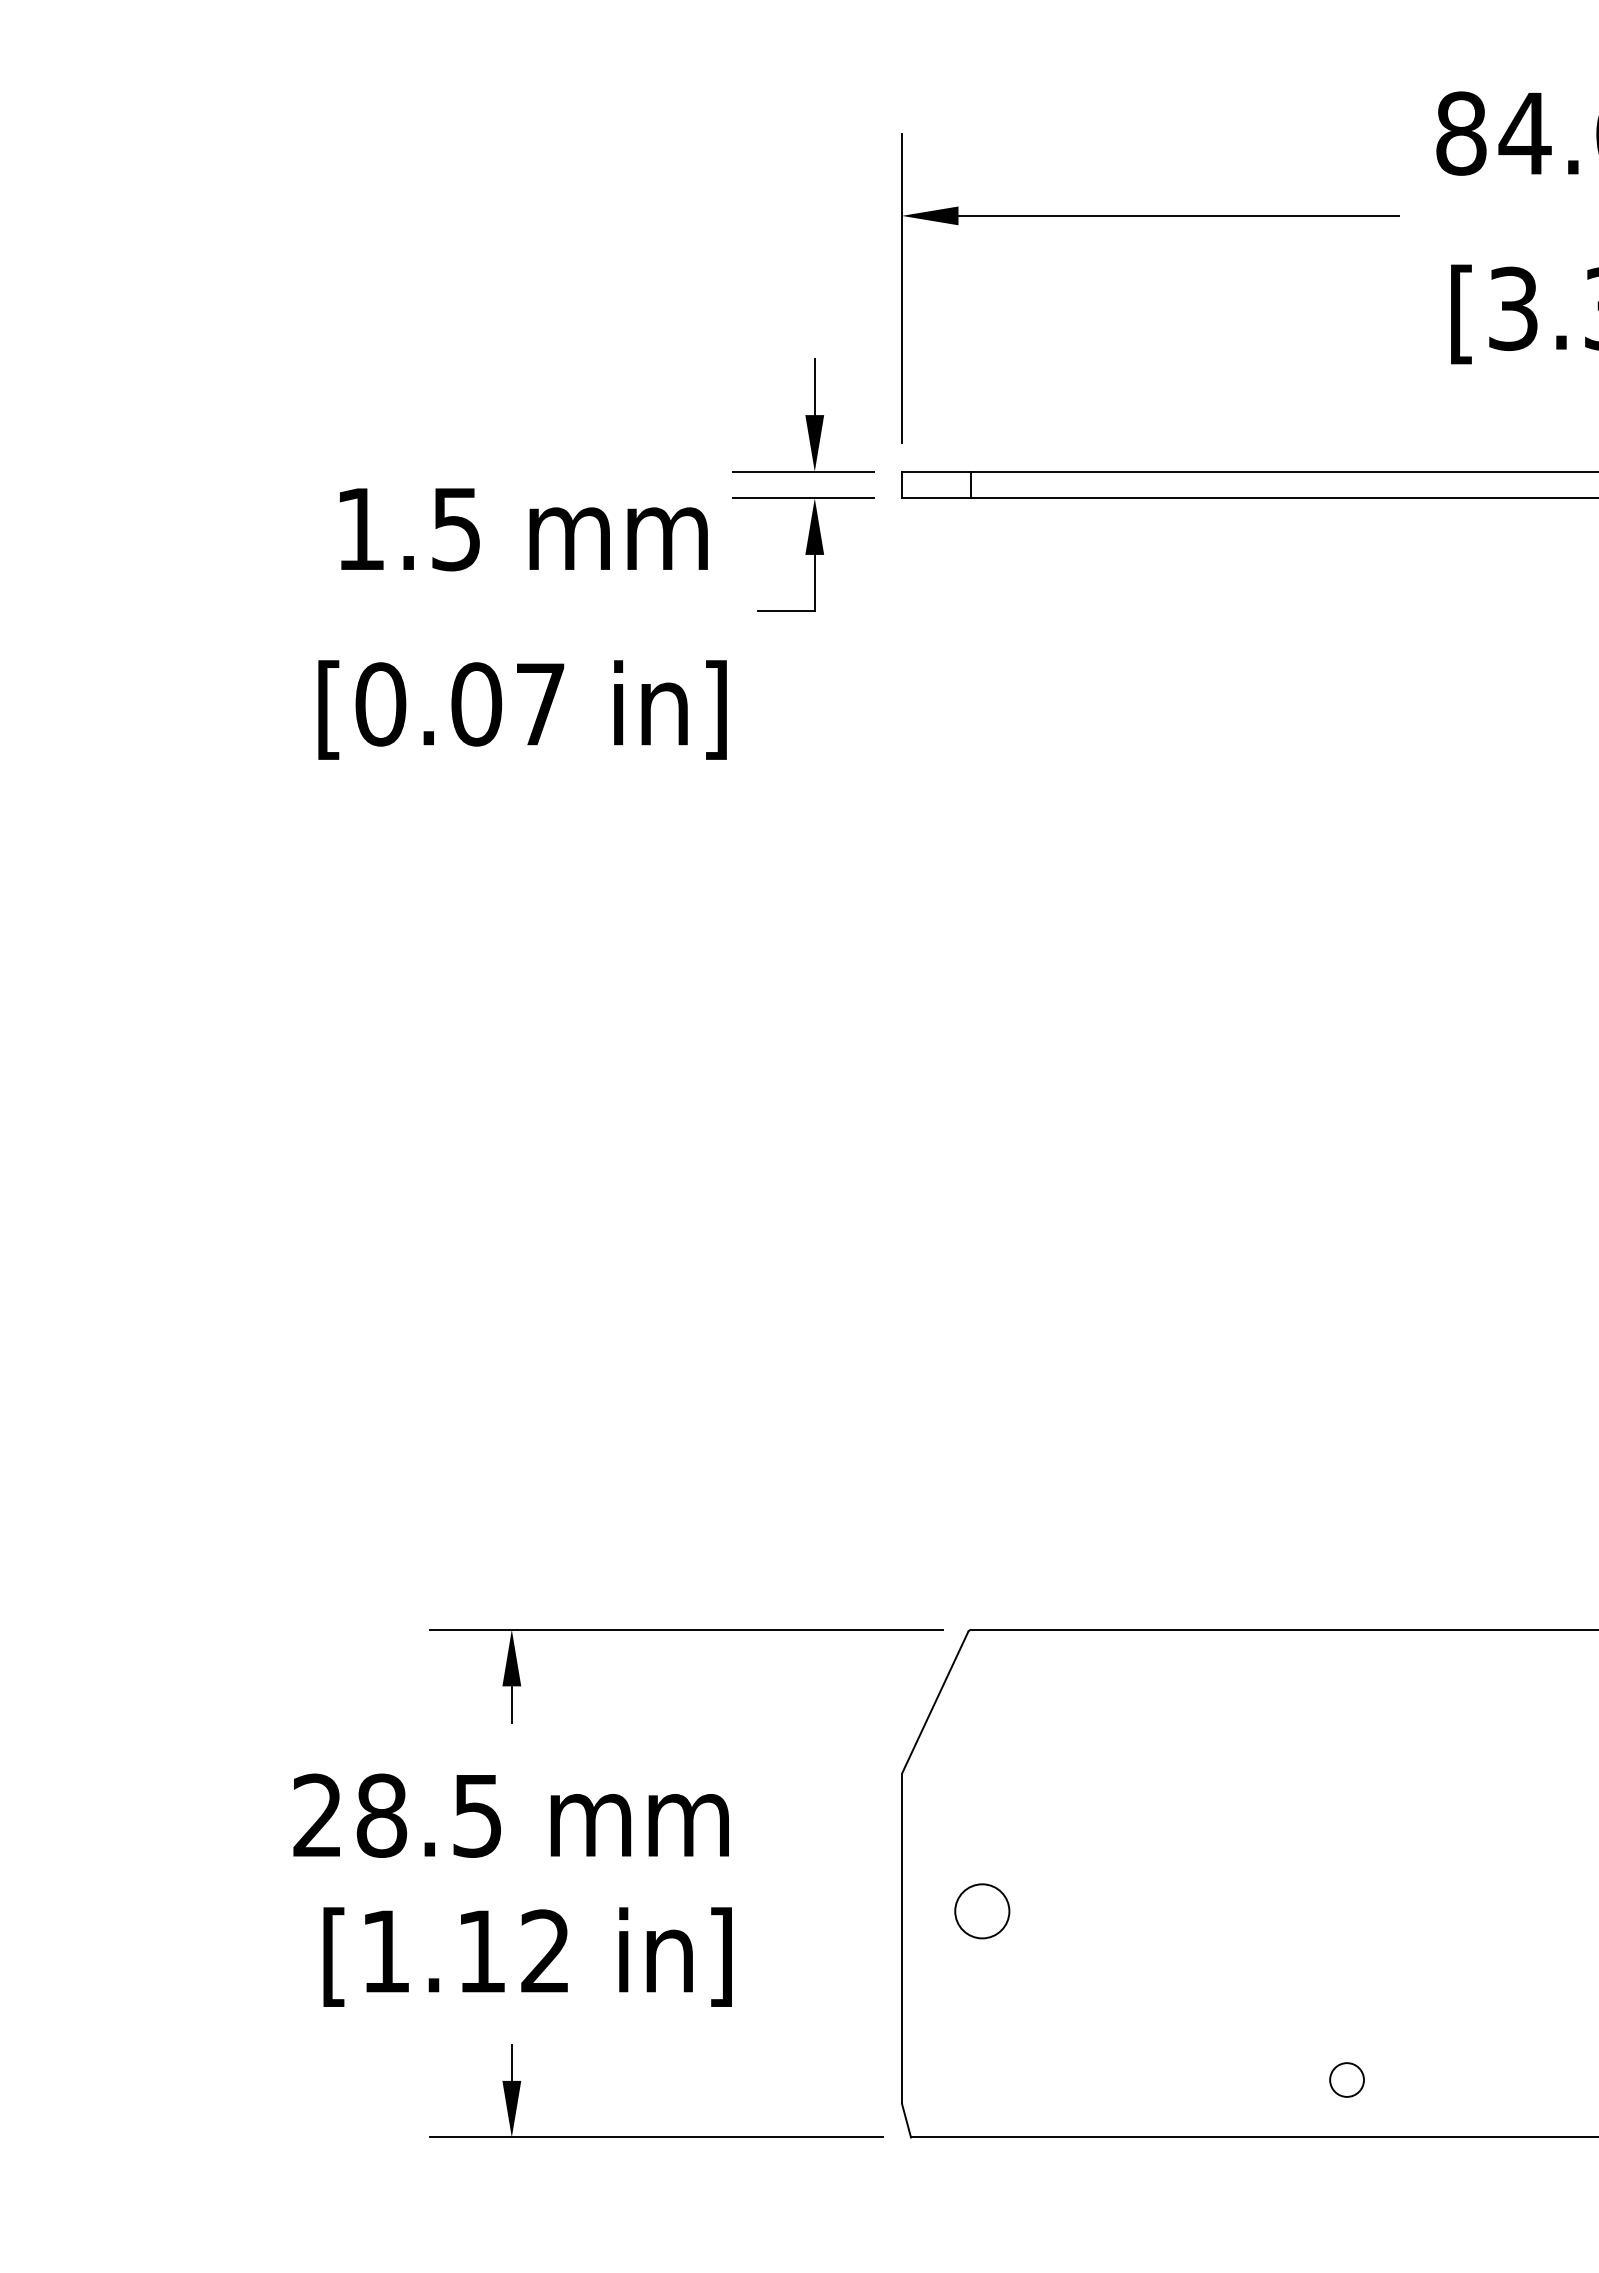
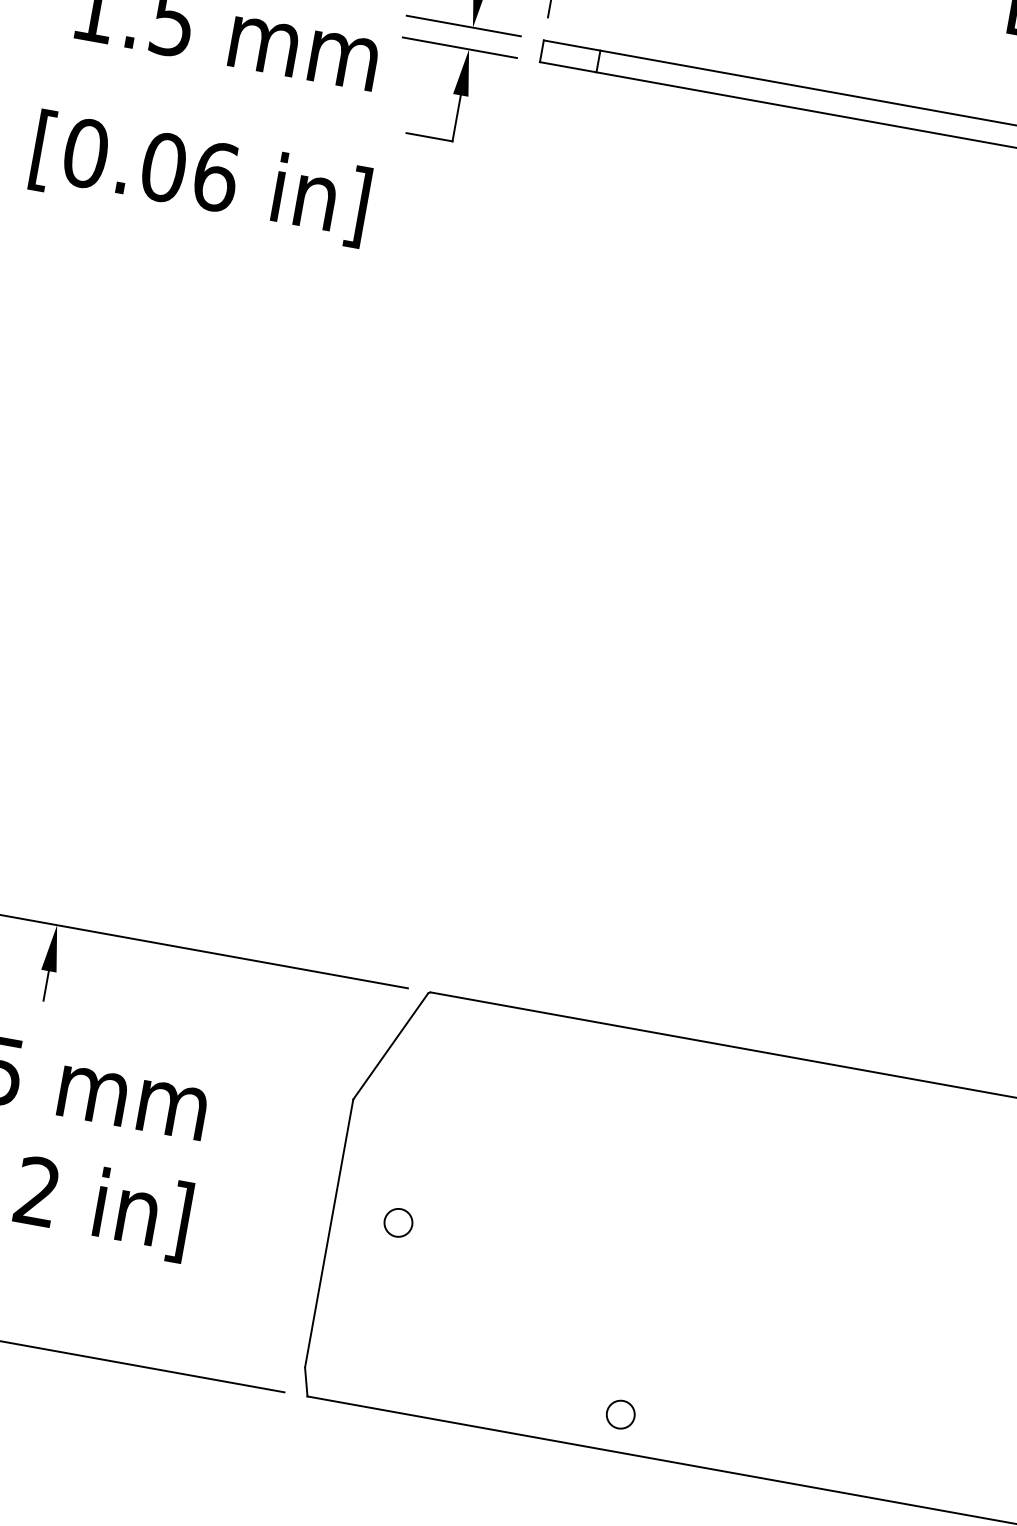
text: (540, 704) -> (215, 176), [0.07 -> [0.06
part: (981, 1910) -> (398, 1222), size x0.62
part: (1346, 2079) -> (620, 1414), moved

